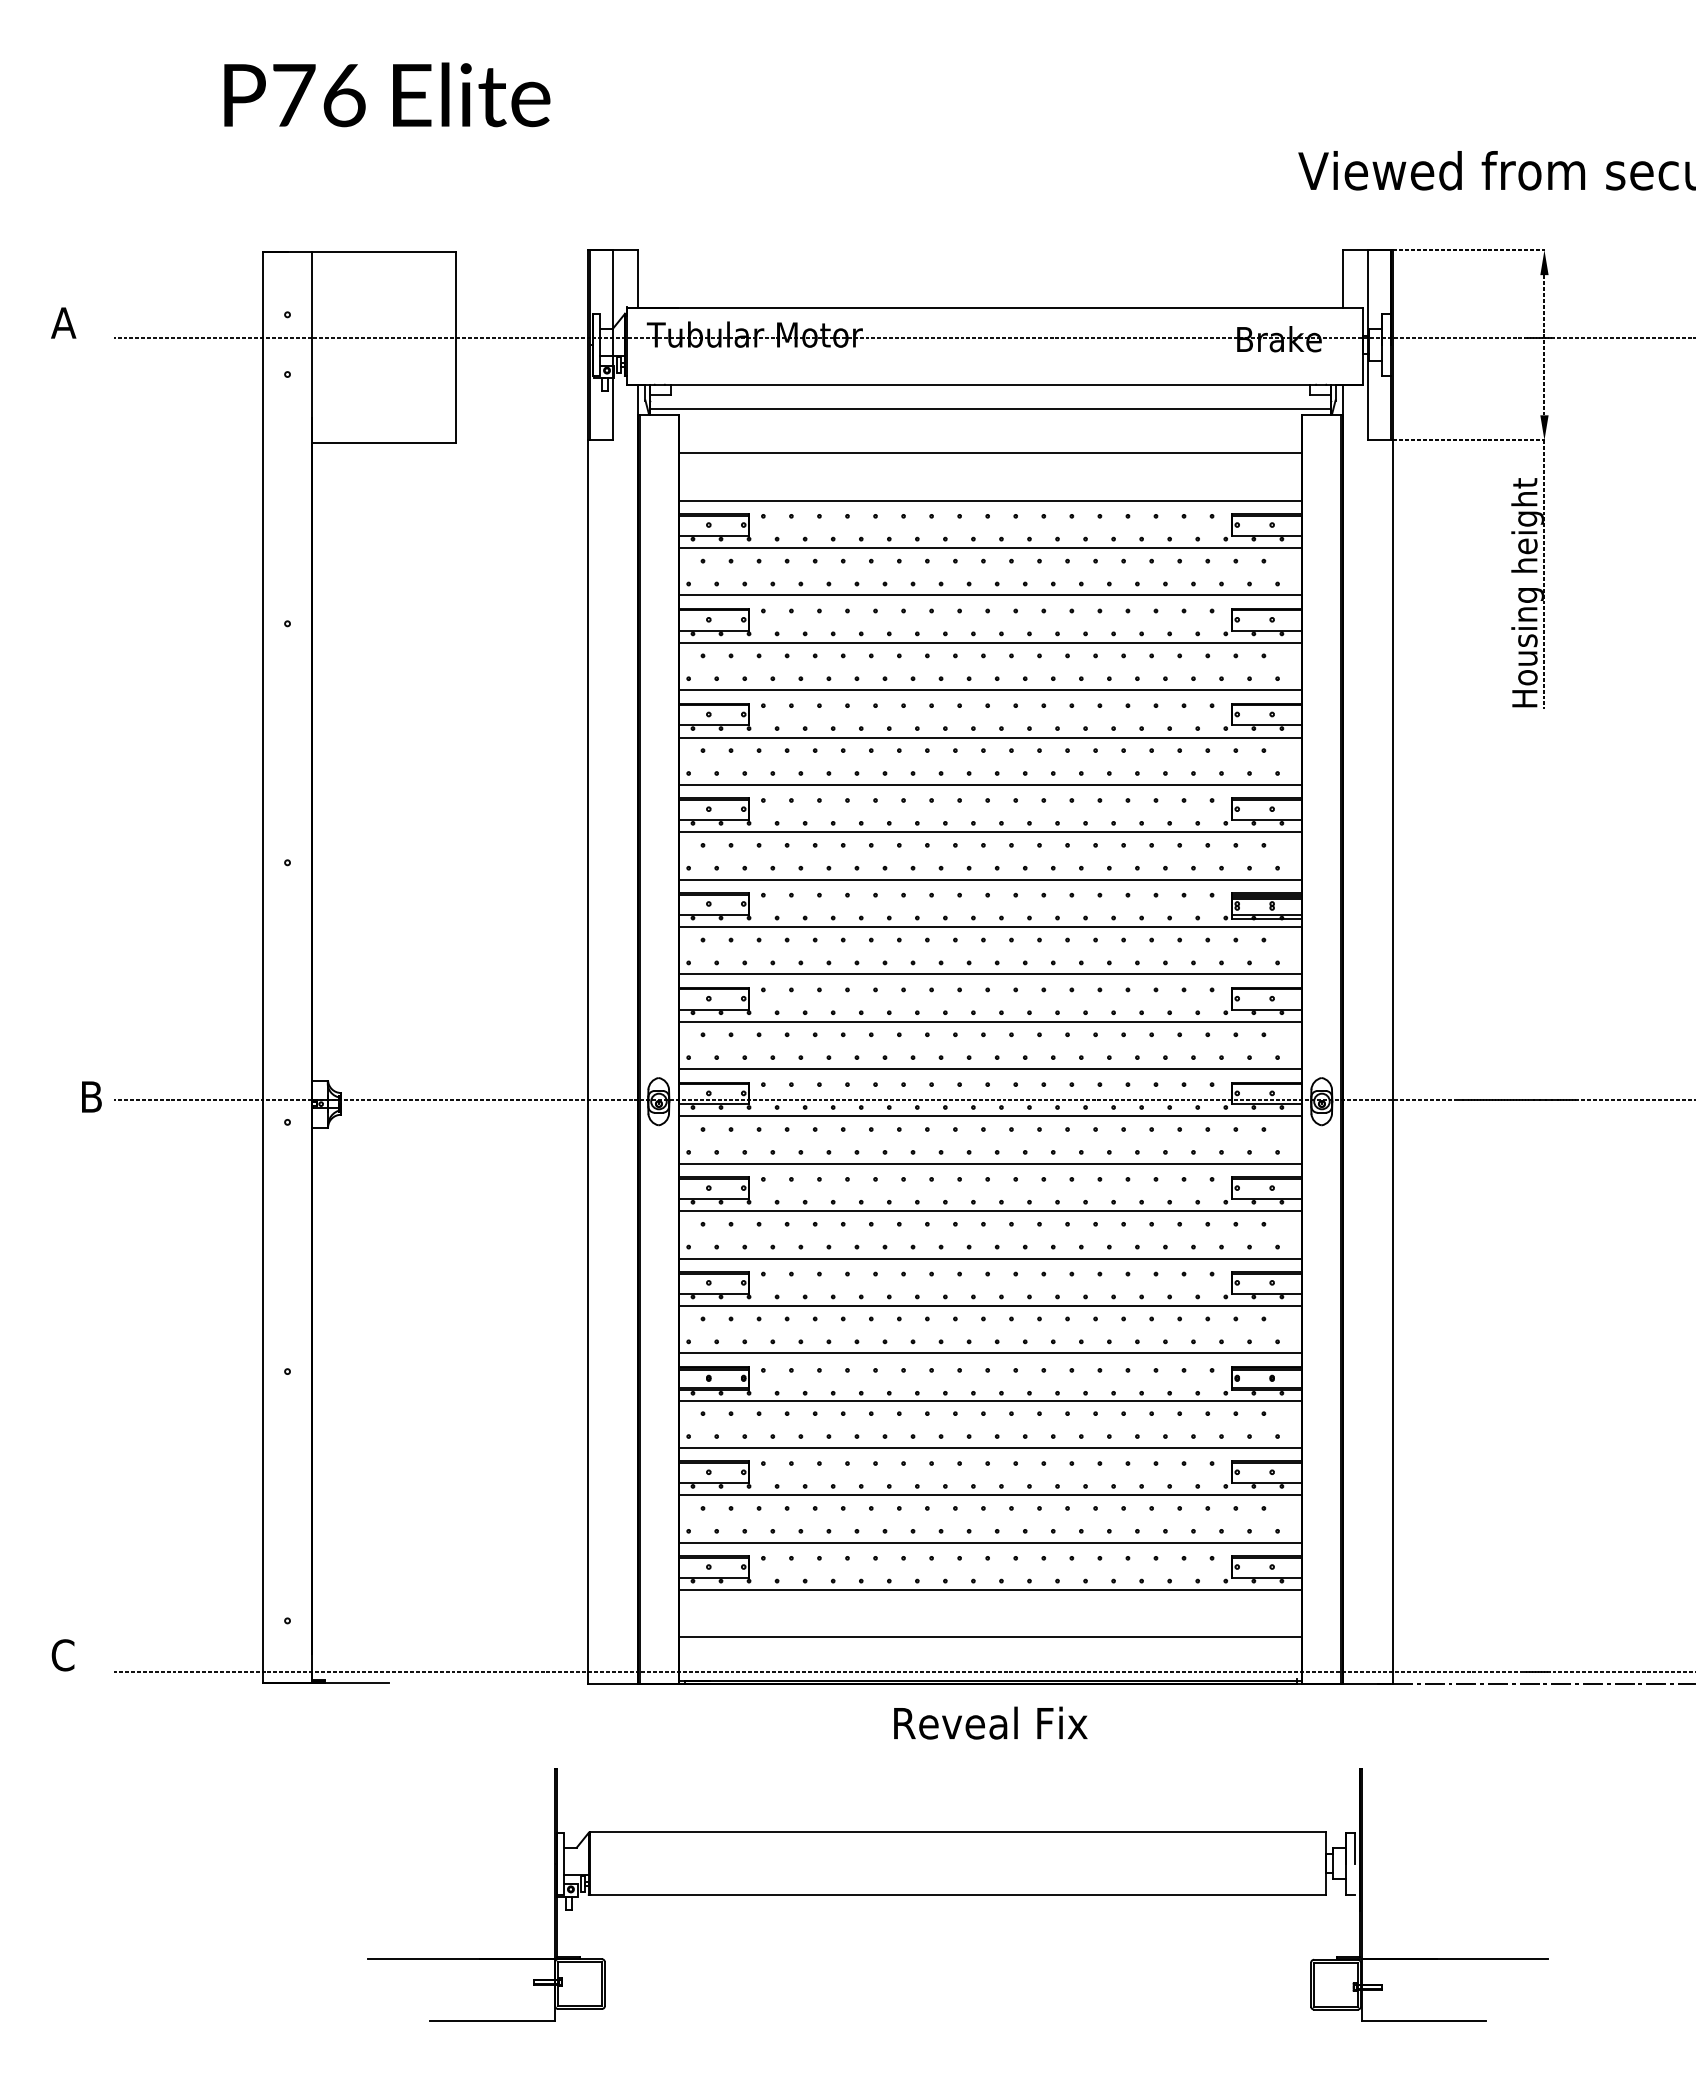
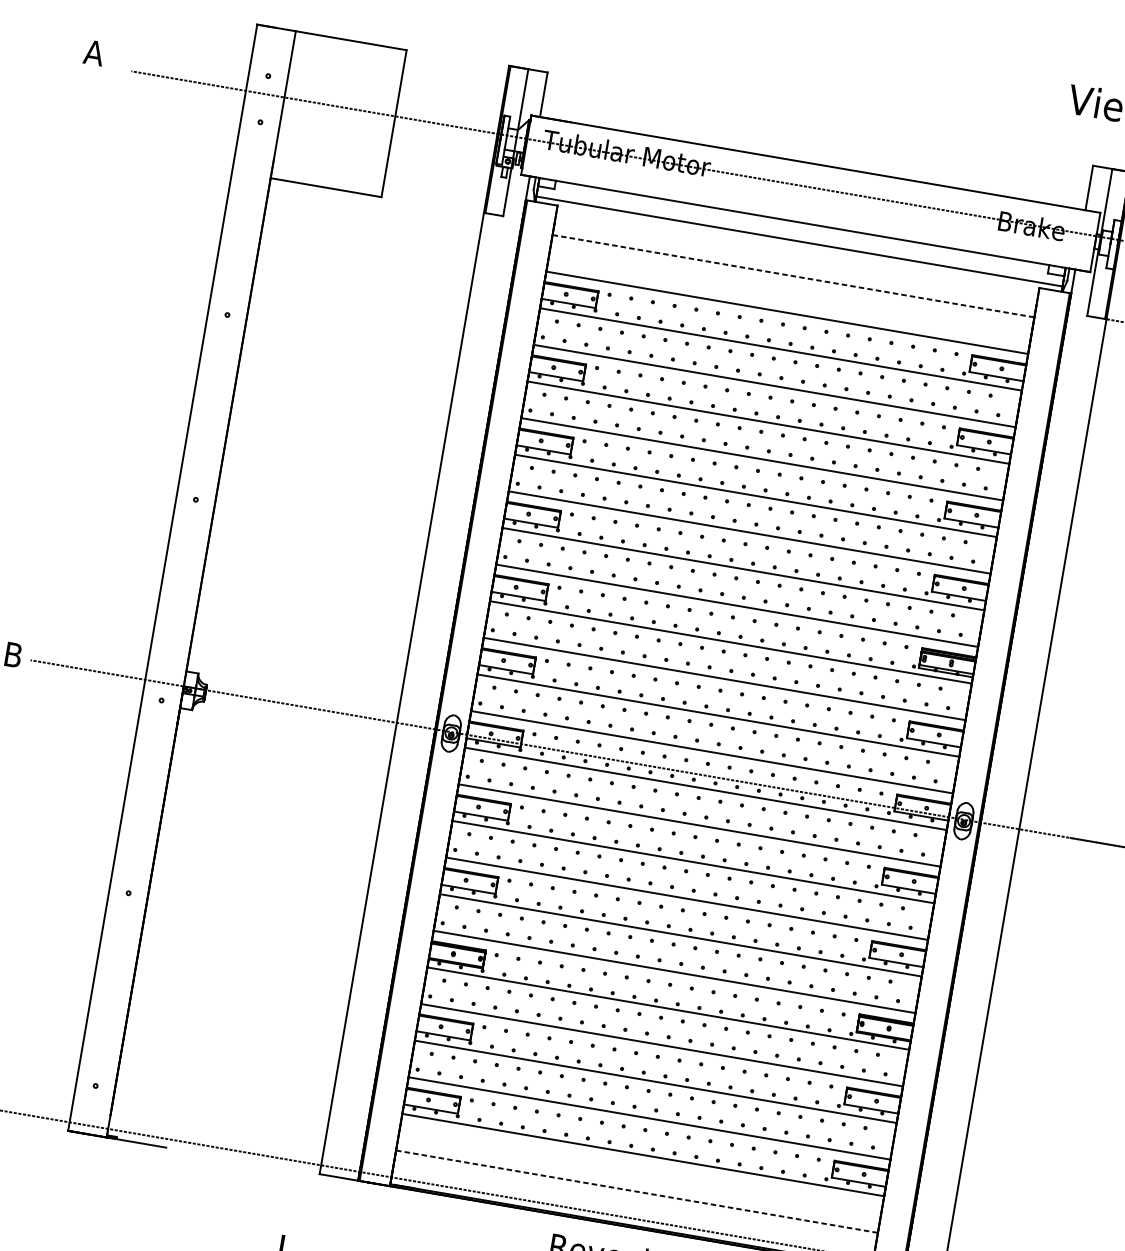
line: (990, 453) -> (793, 276), solid -> dashed
line: (990, 1637) -> (637, 1191), solid -> dashed

